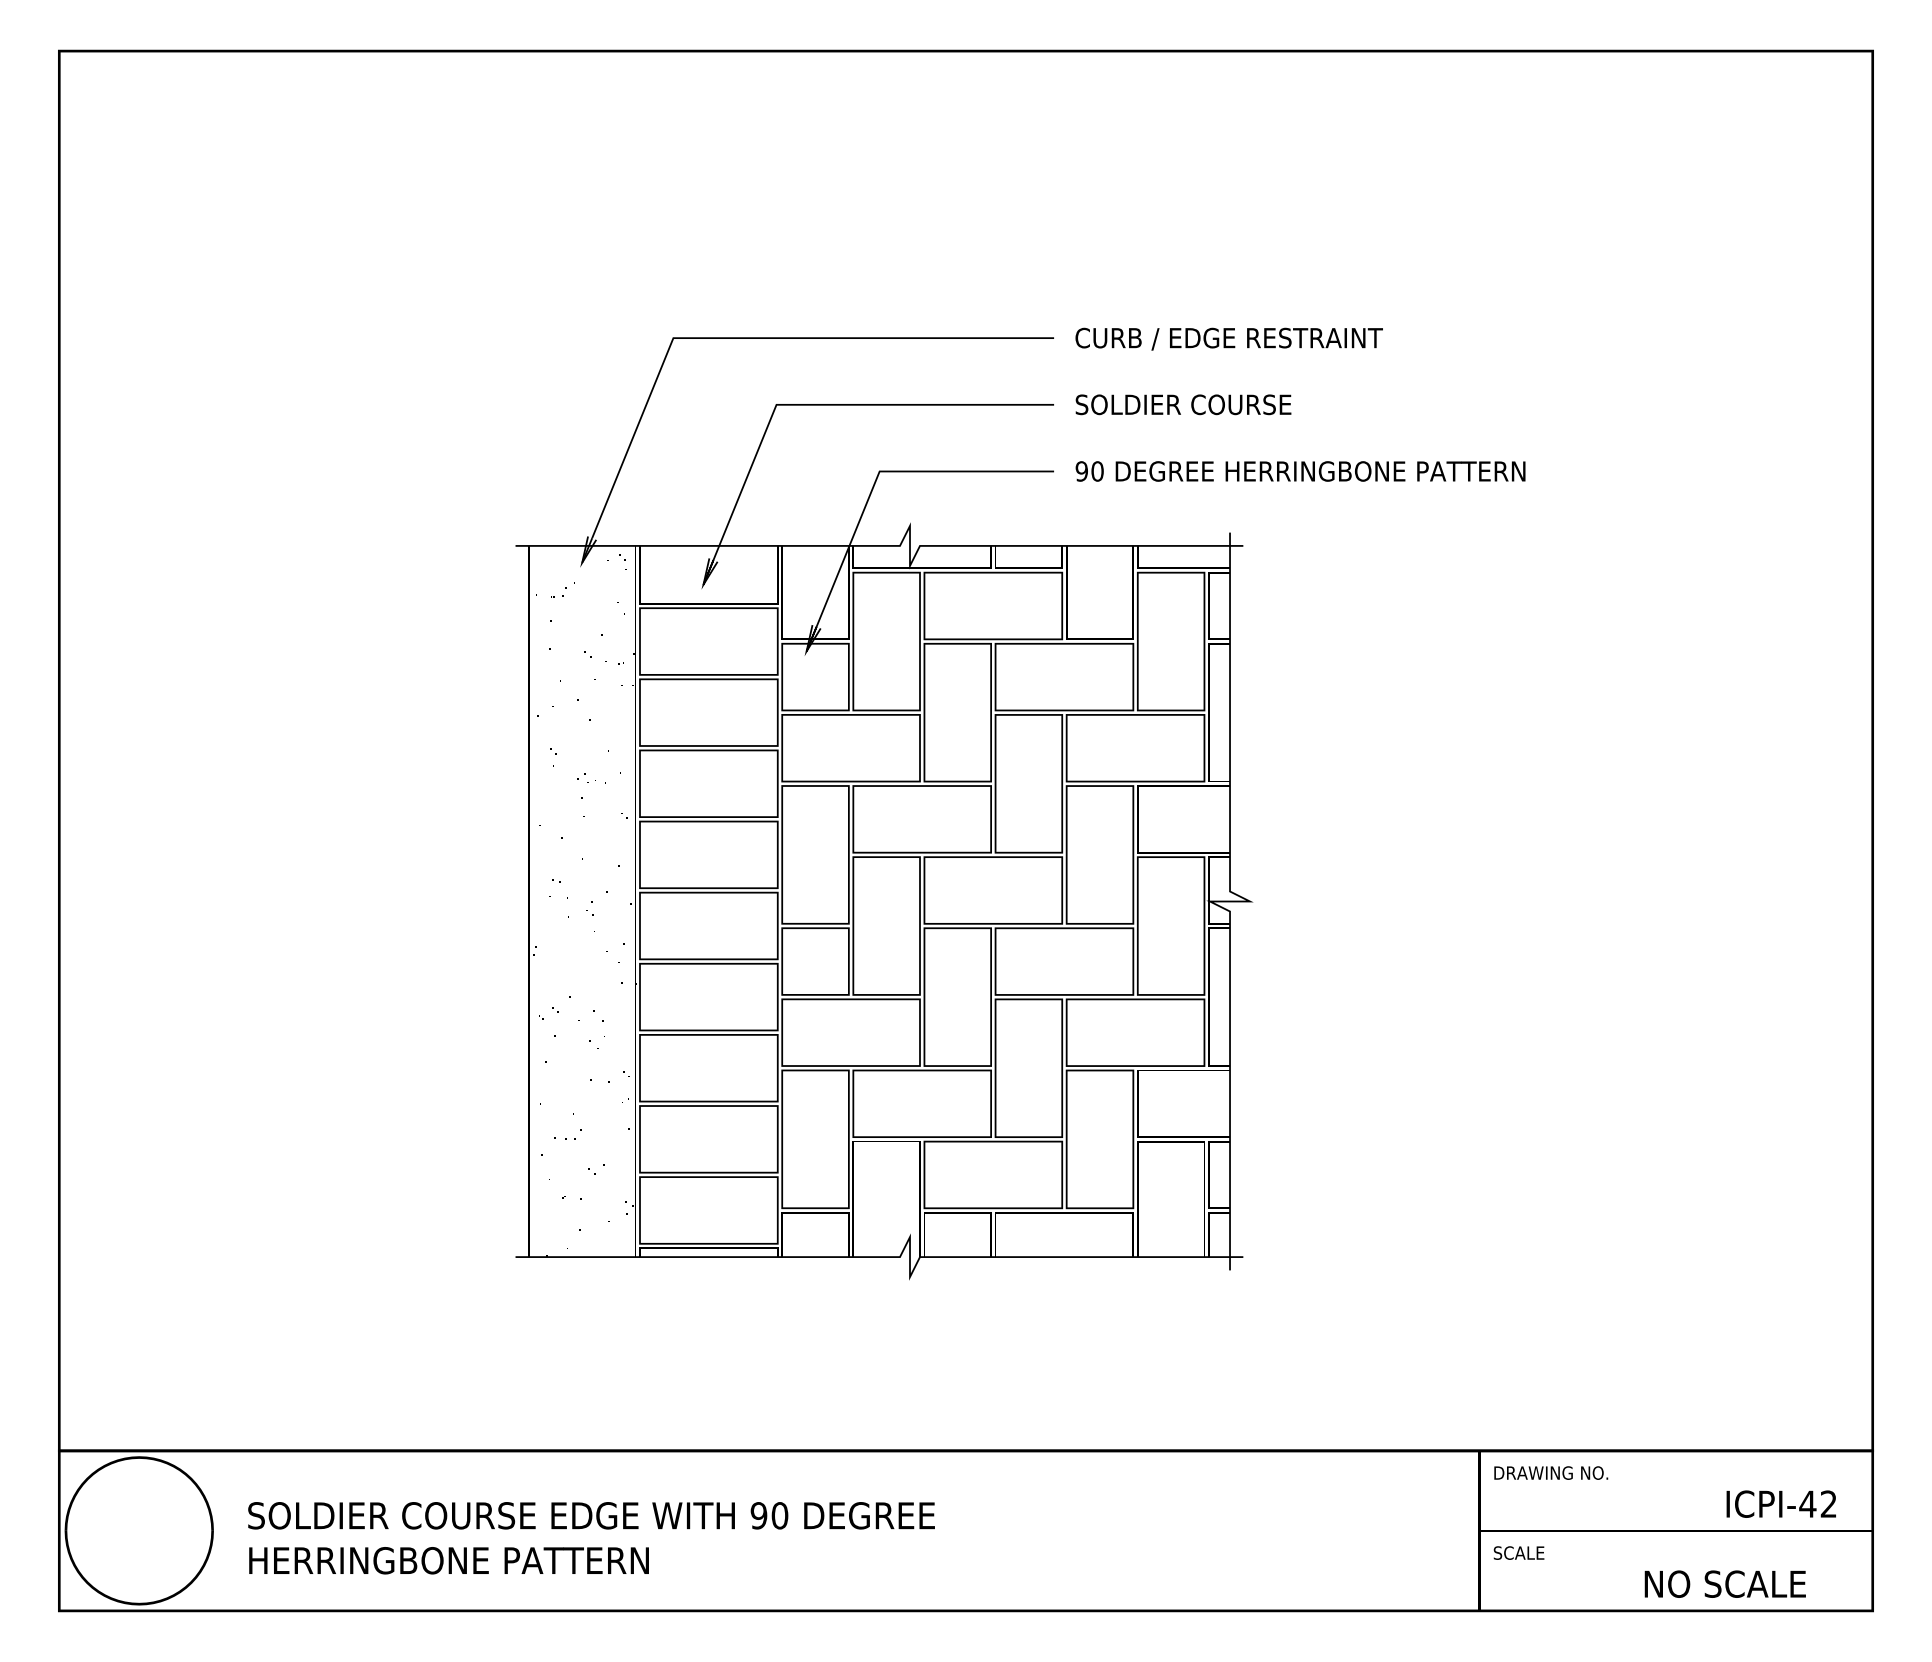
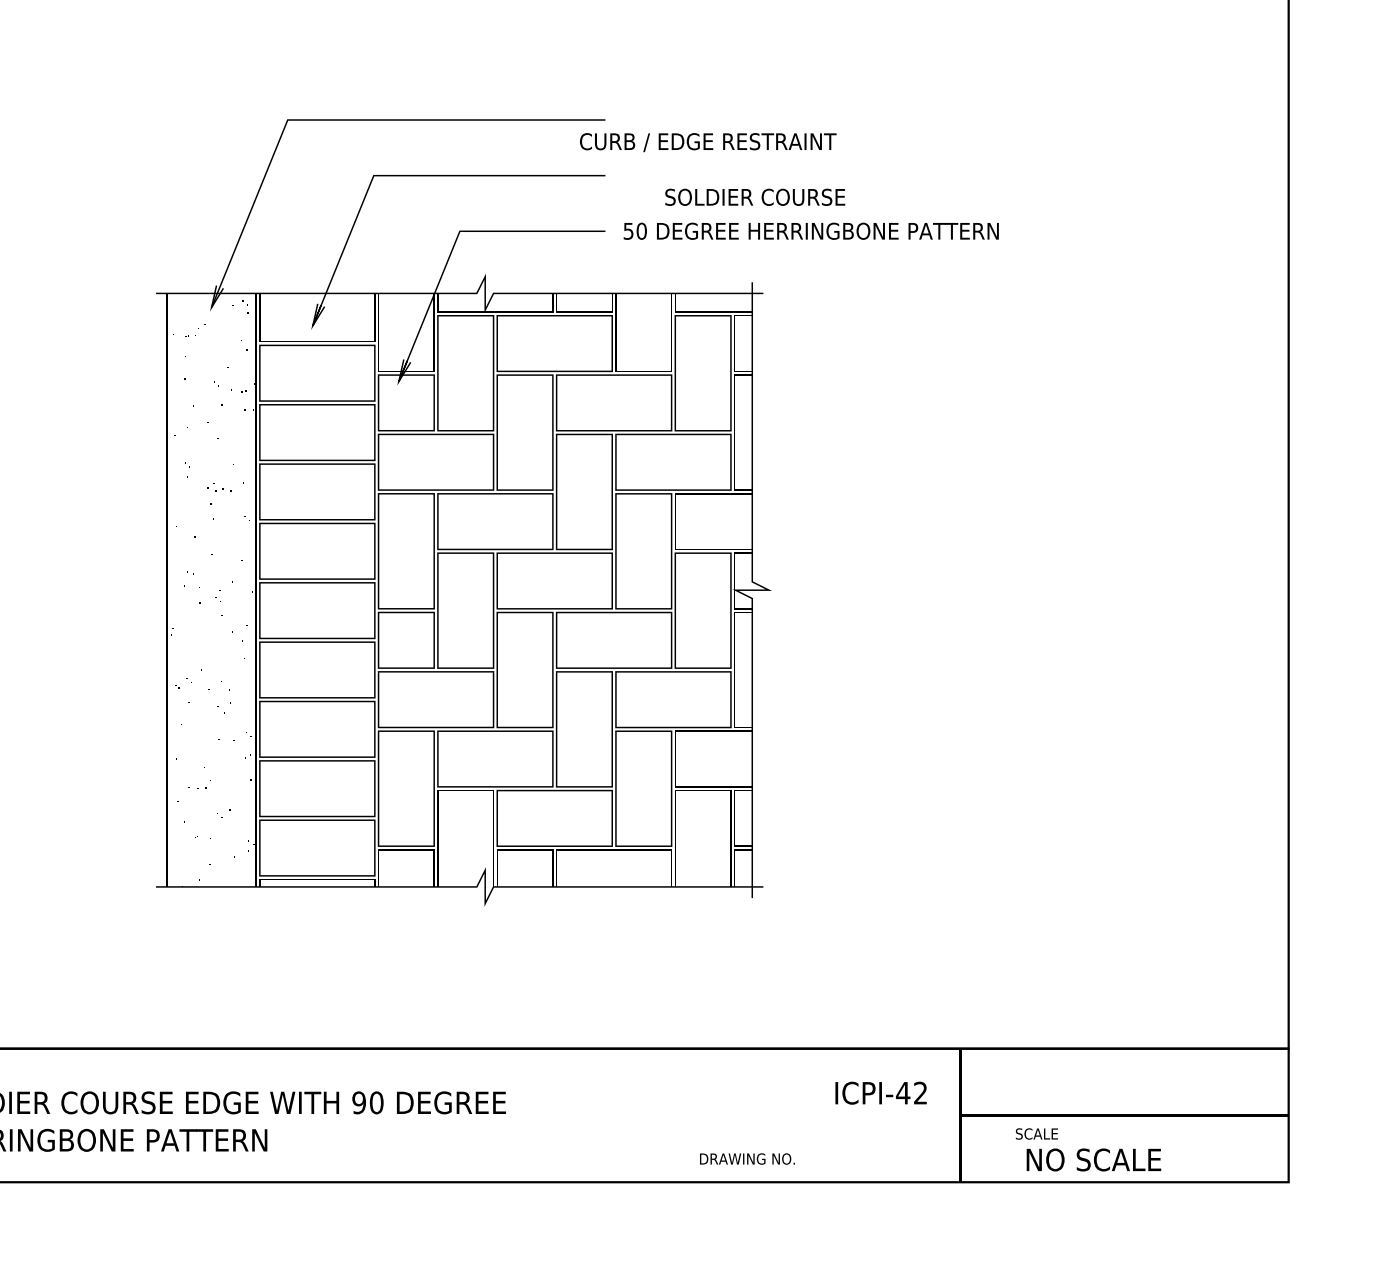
text: (1228, 338) -> (707, 142), moved
text: (1183, 404) -> (755, 197), moved
text: (1081, 471) -> (628, 231), 90 -> 50
text: (1551, 1472) -> (747, 1158), moved
text: (1780, 1503) -> (880, 1092), moved
text: (1518, 1552) -> (1036, 1133), moved
text: (1724, 1583) -> (1093, 1159), moved

